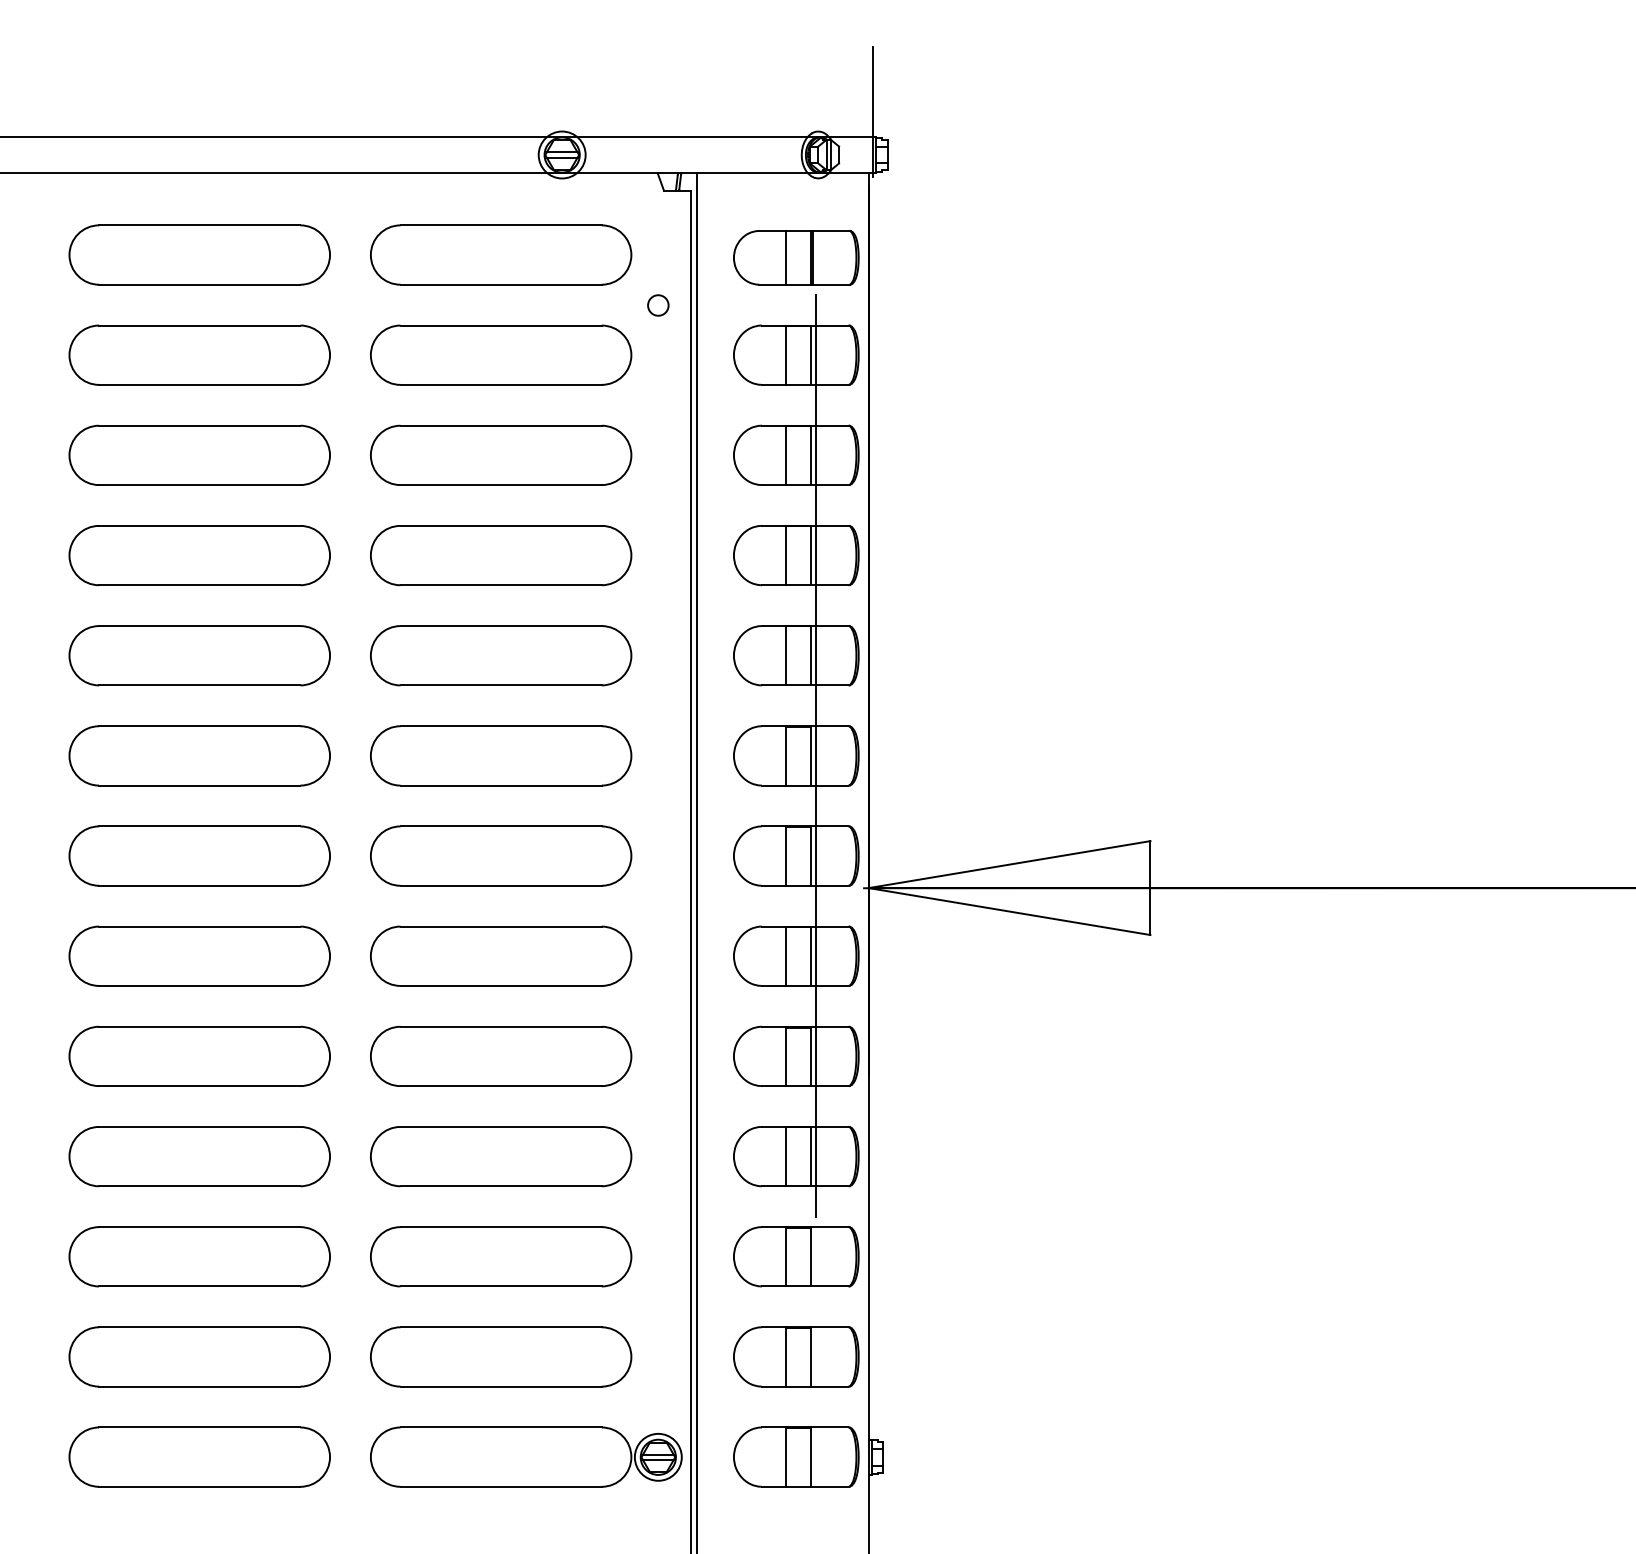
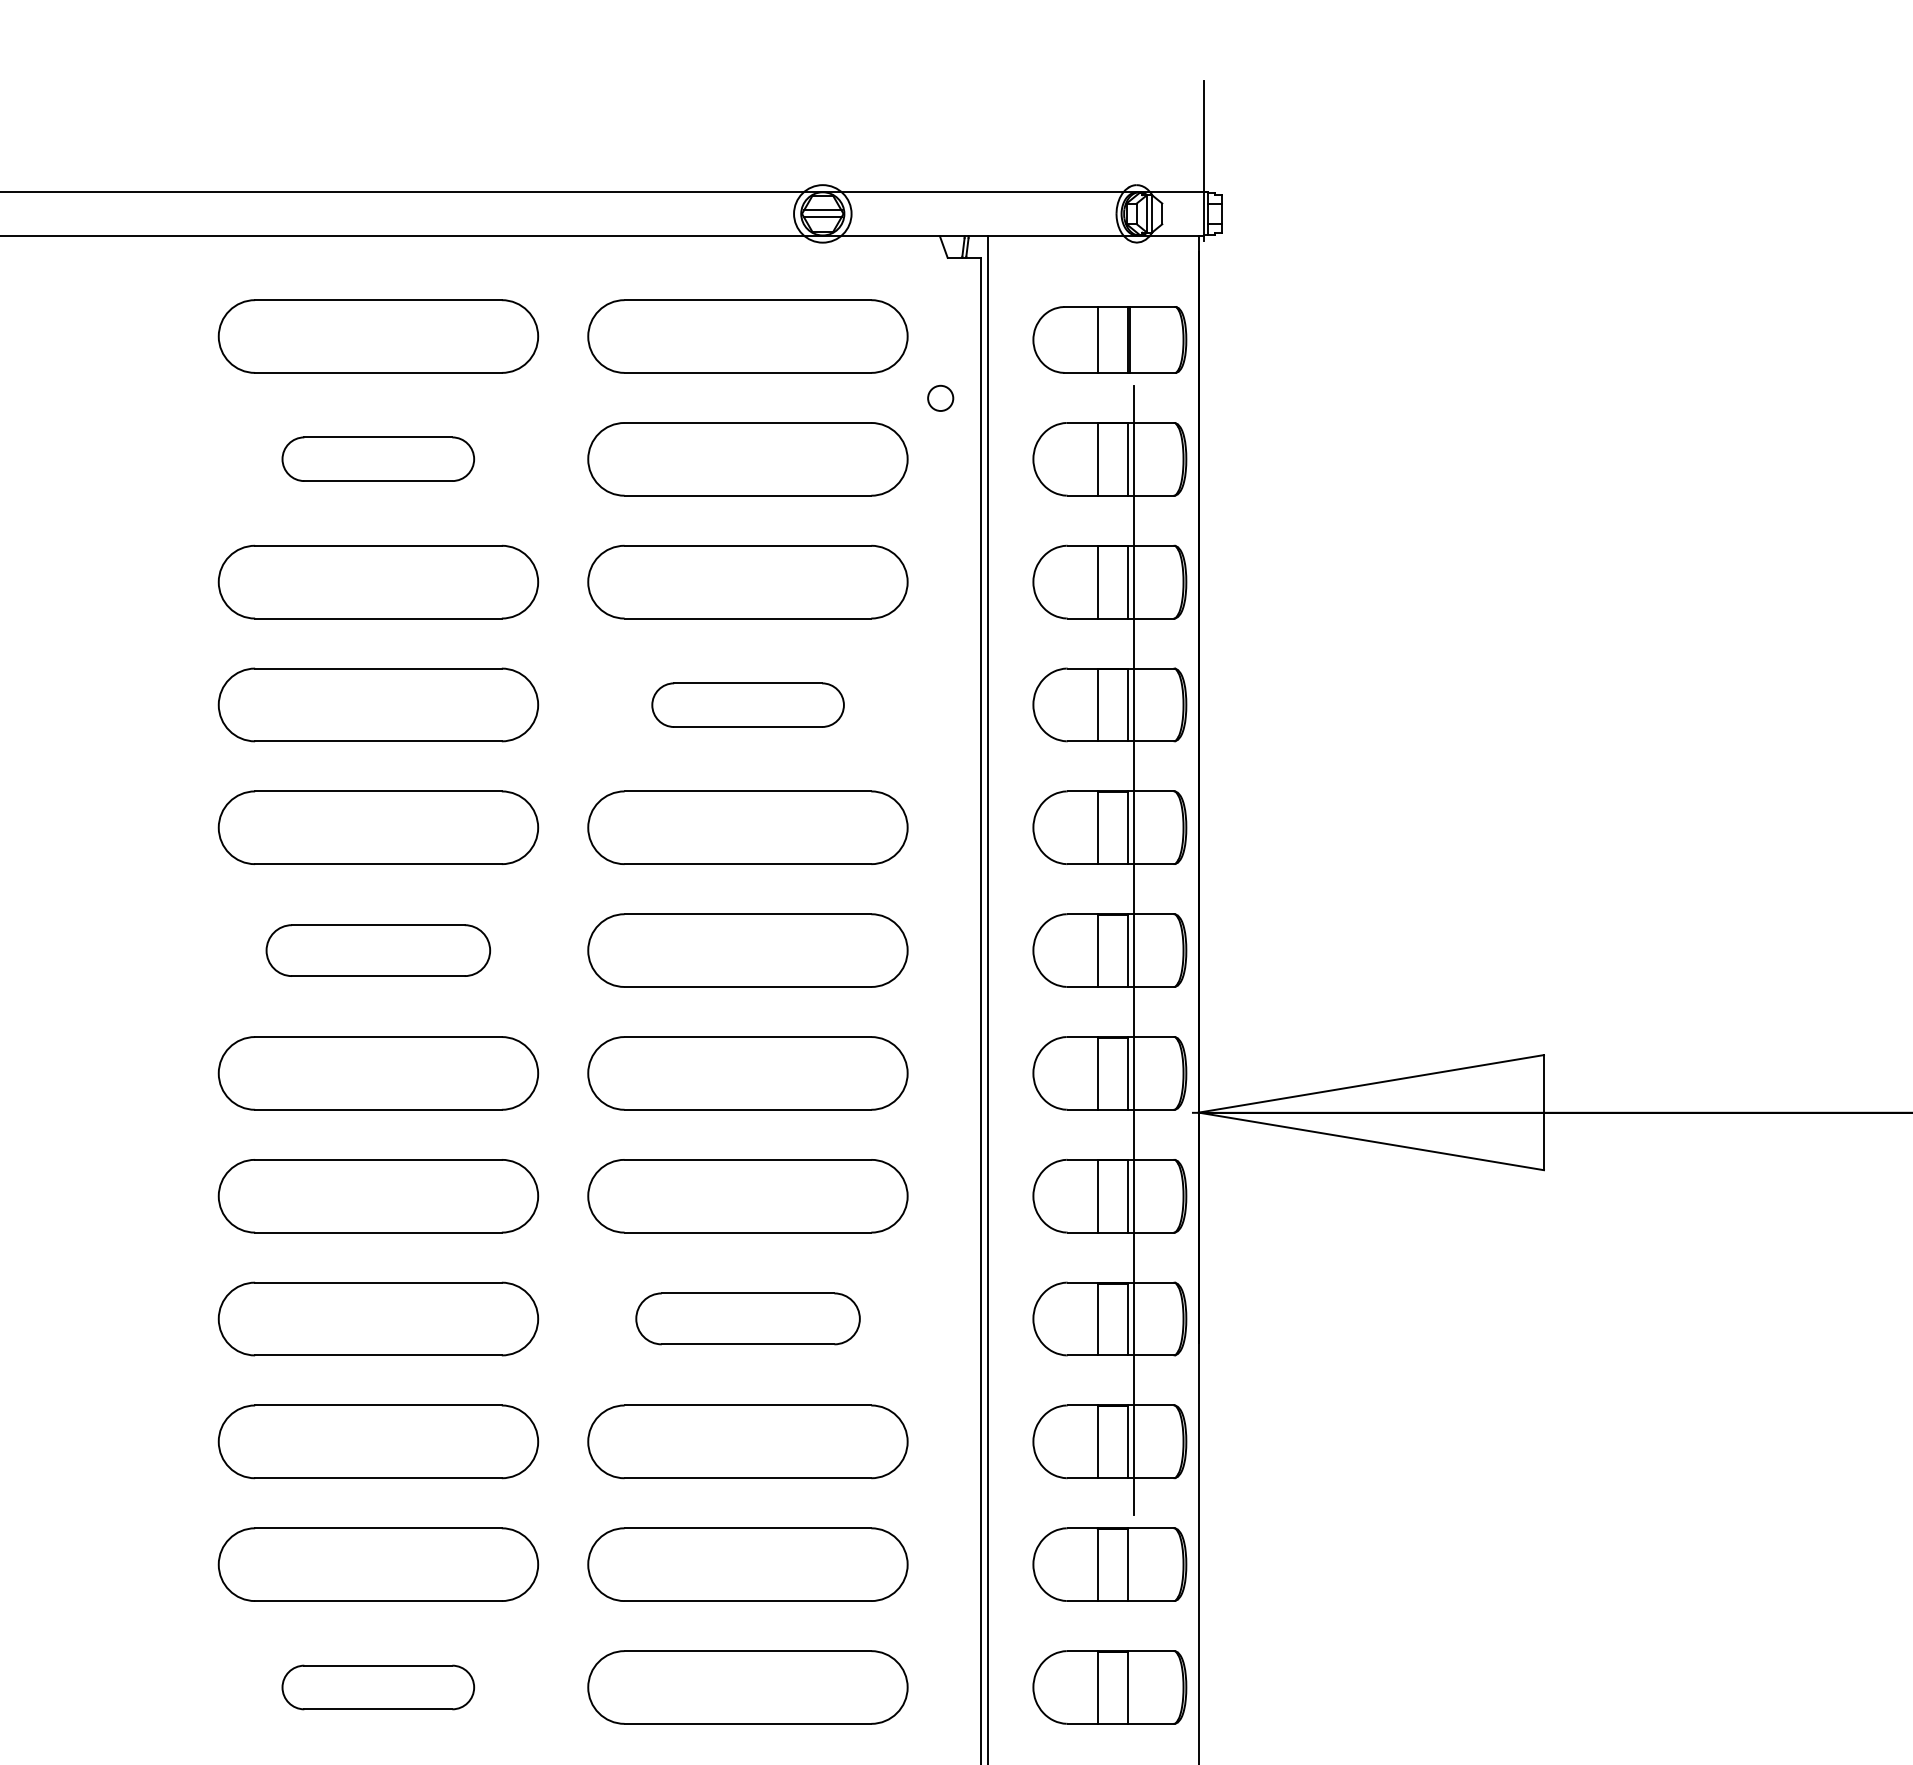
part: (199, 354) -> (378, 458), size x0.6
part: (501, 555) -> (748, 704), size x0.6
part: (199, 755) -> (378, 950), size x0.7
part: (501, 1055) -> (748, 1317), size x0.7
part: (199, 1356) -> (378, 1686), size x0.6

